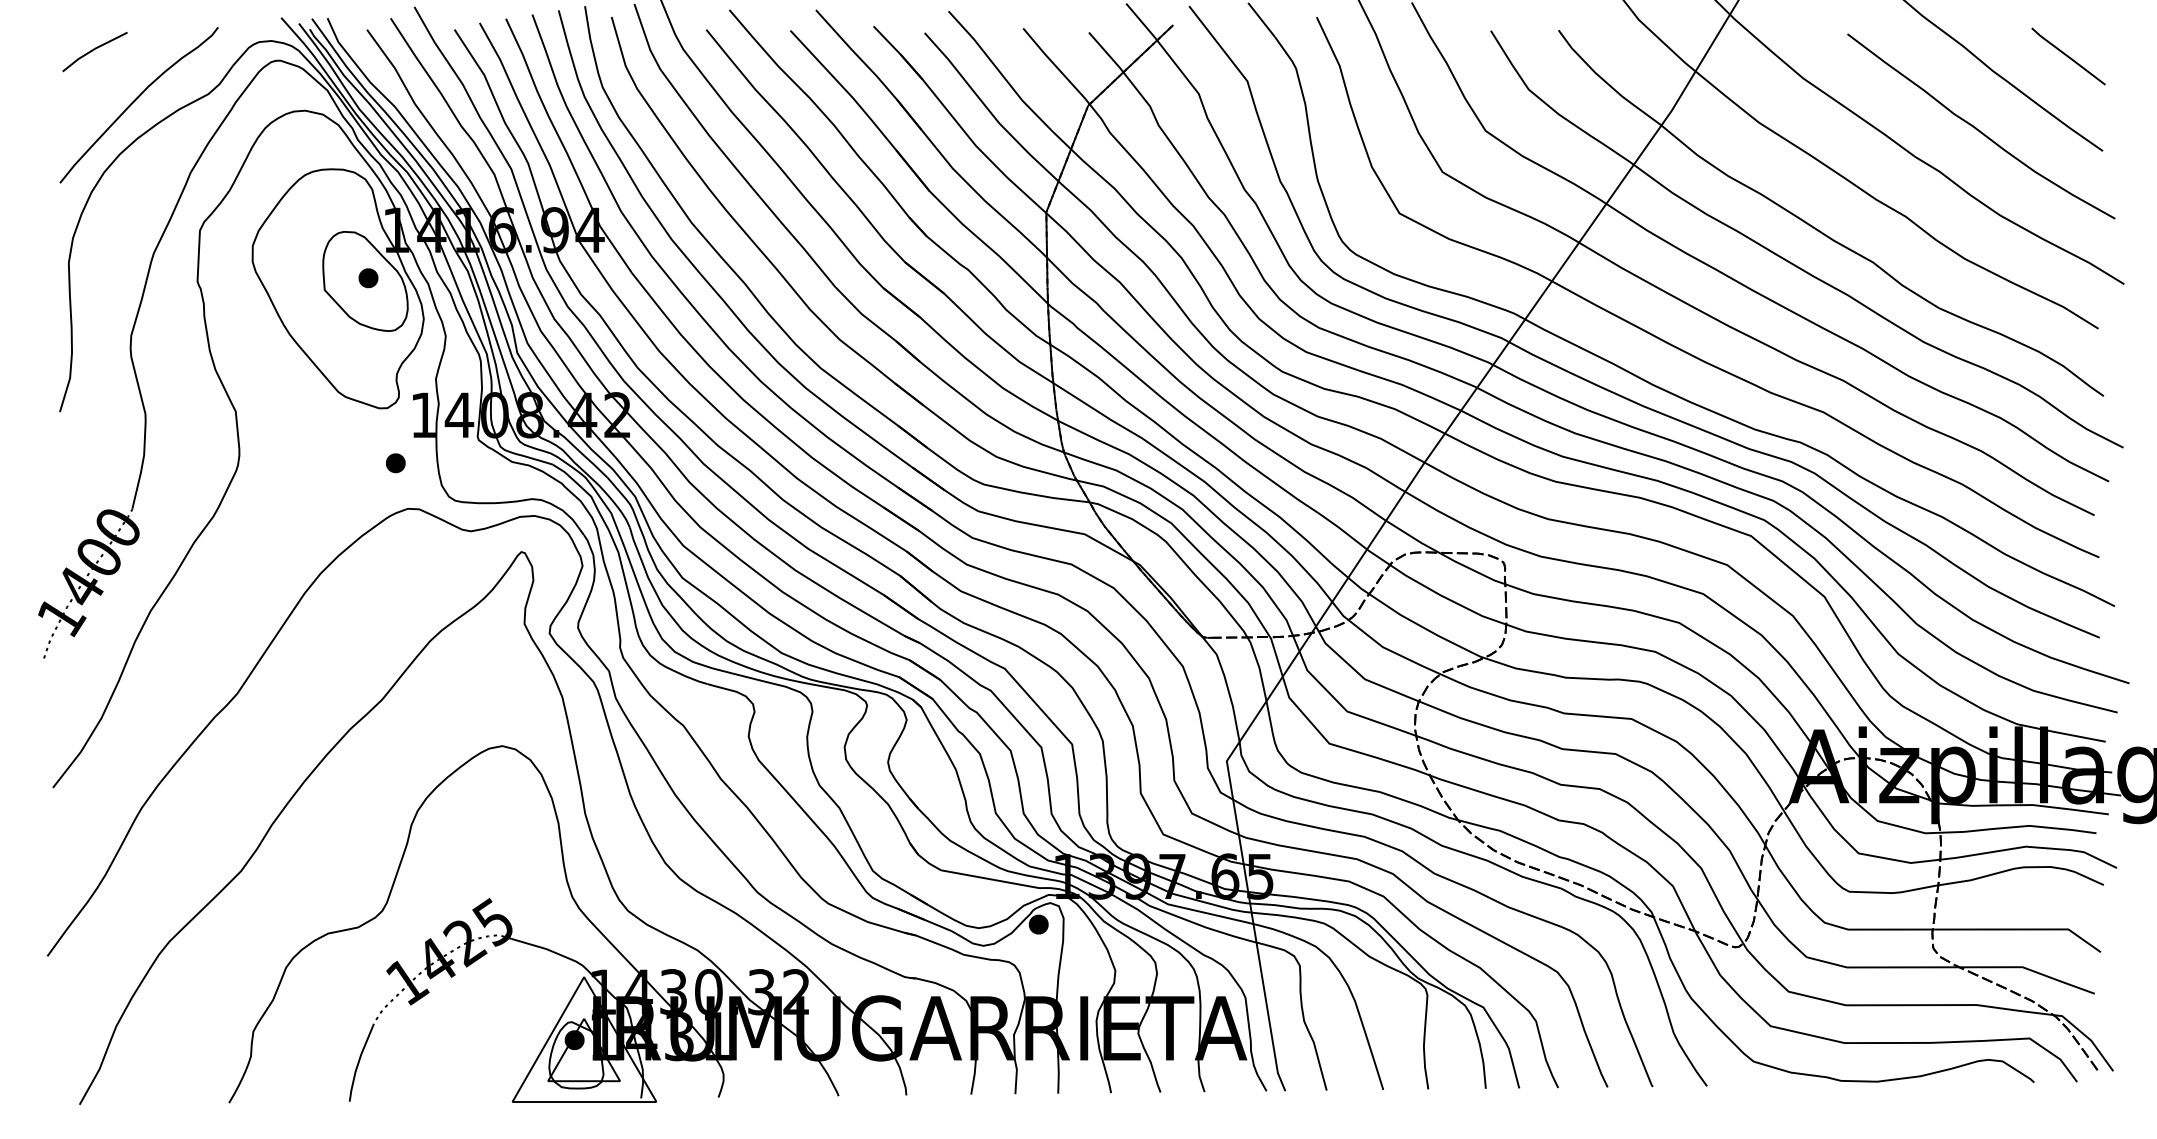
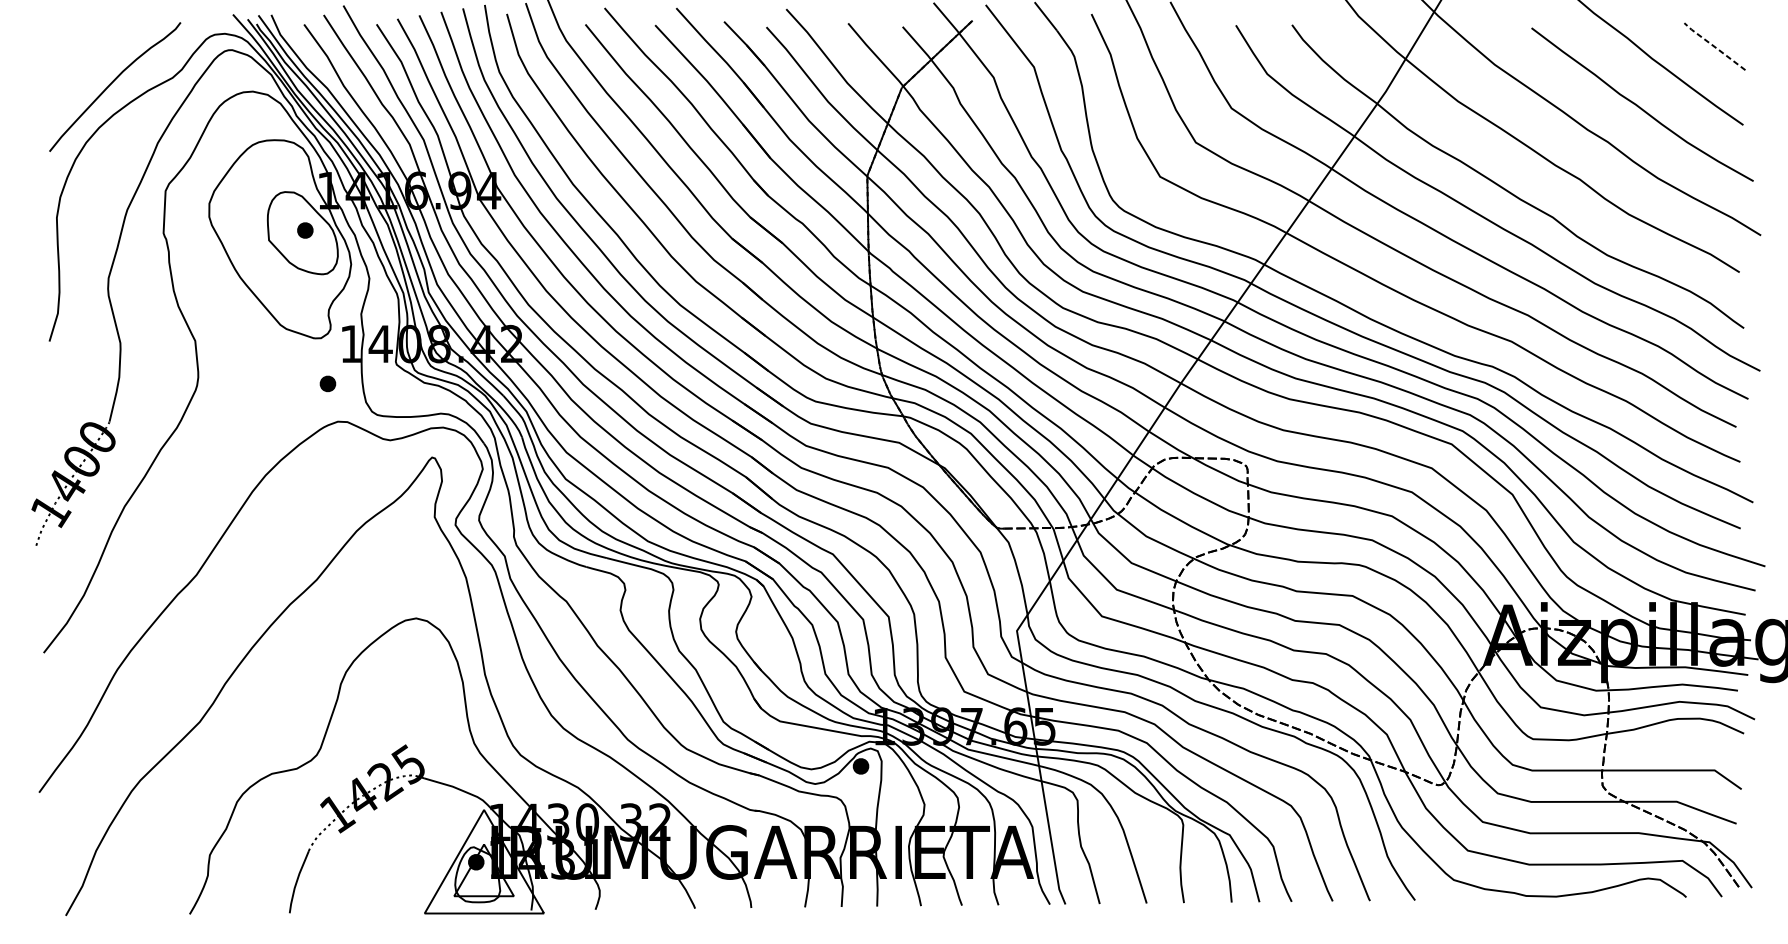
line: (94, 50) -> (78, 41), removed
line: (2067, 56) -> (1713, 46), solid -> dashed

